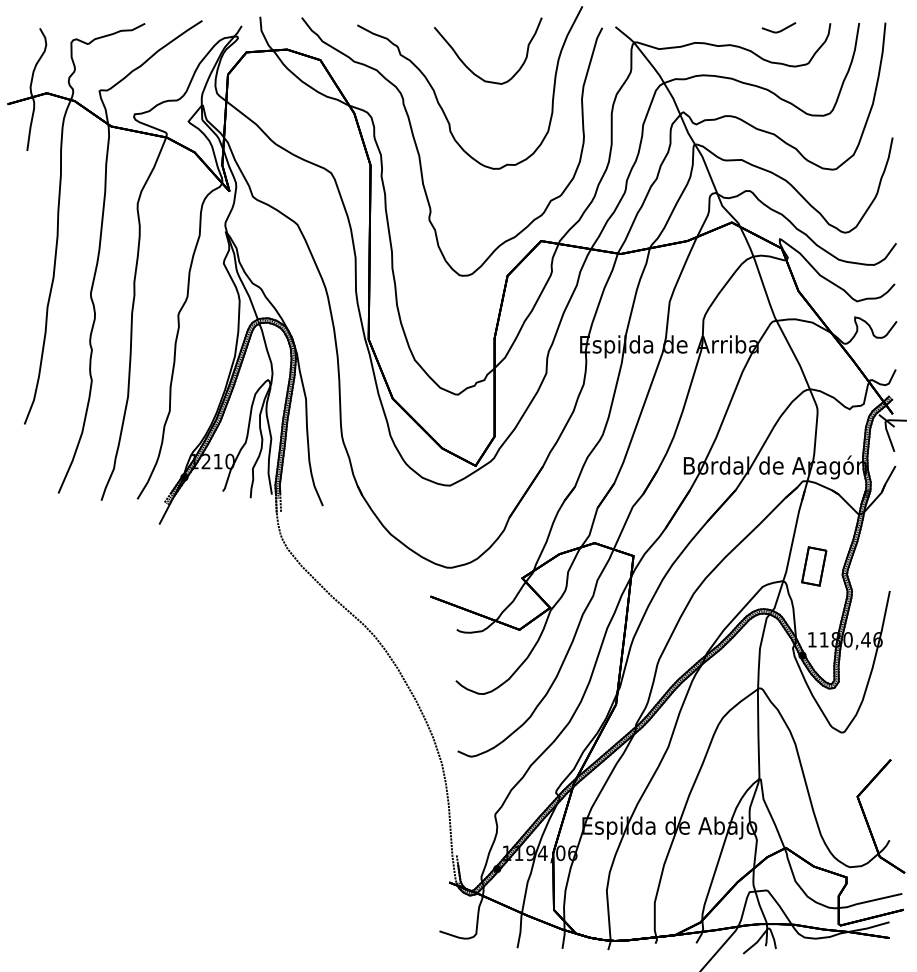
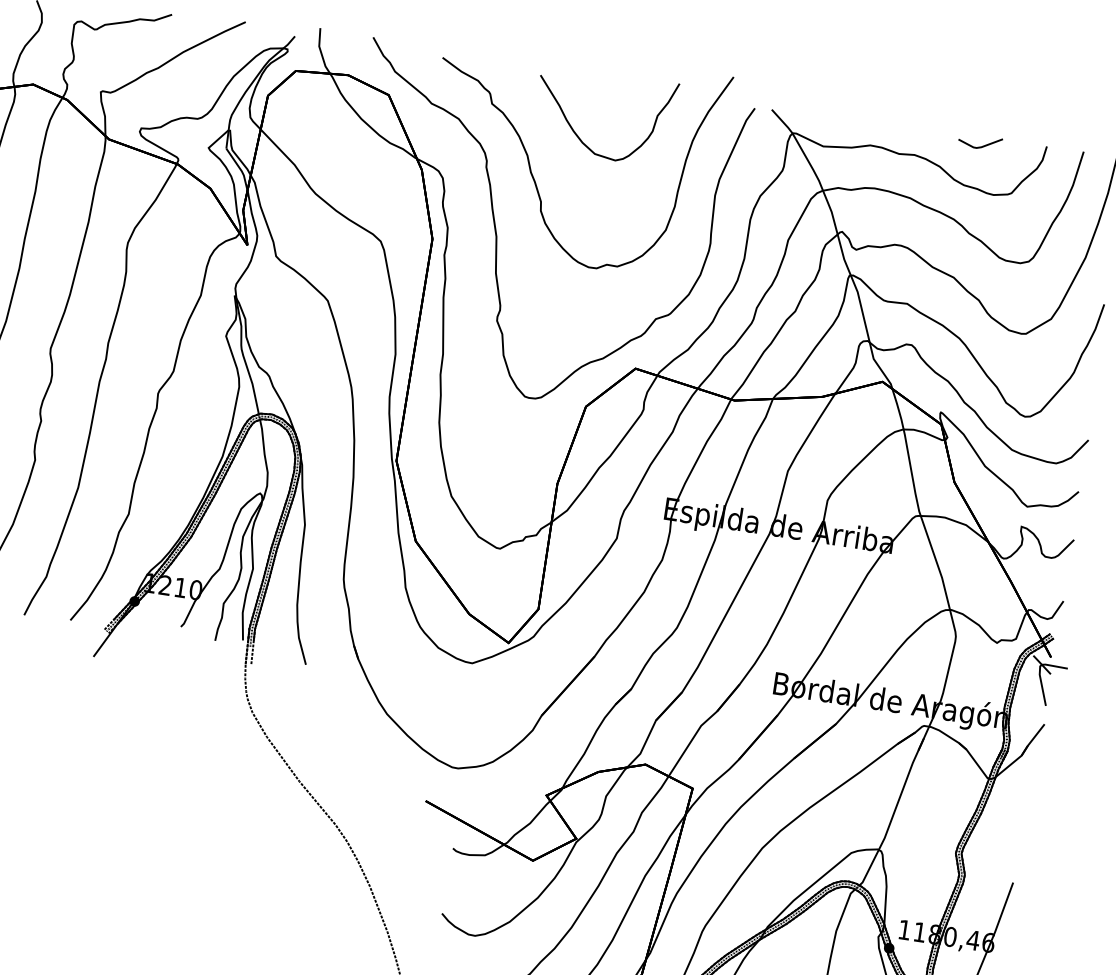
part: (814, 566) -> (921, 836), removed

